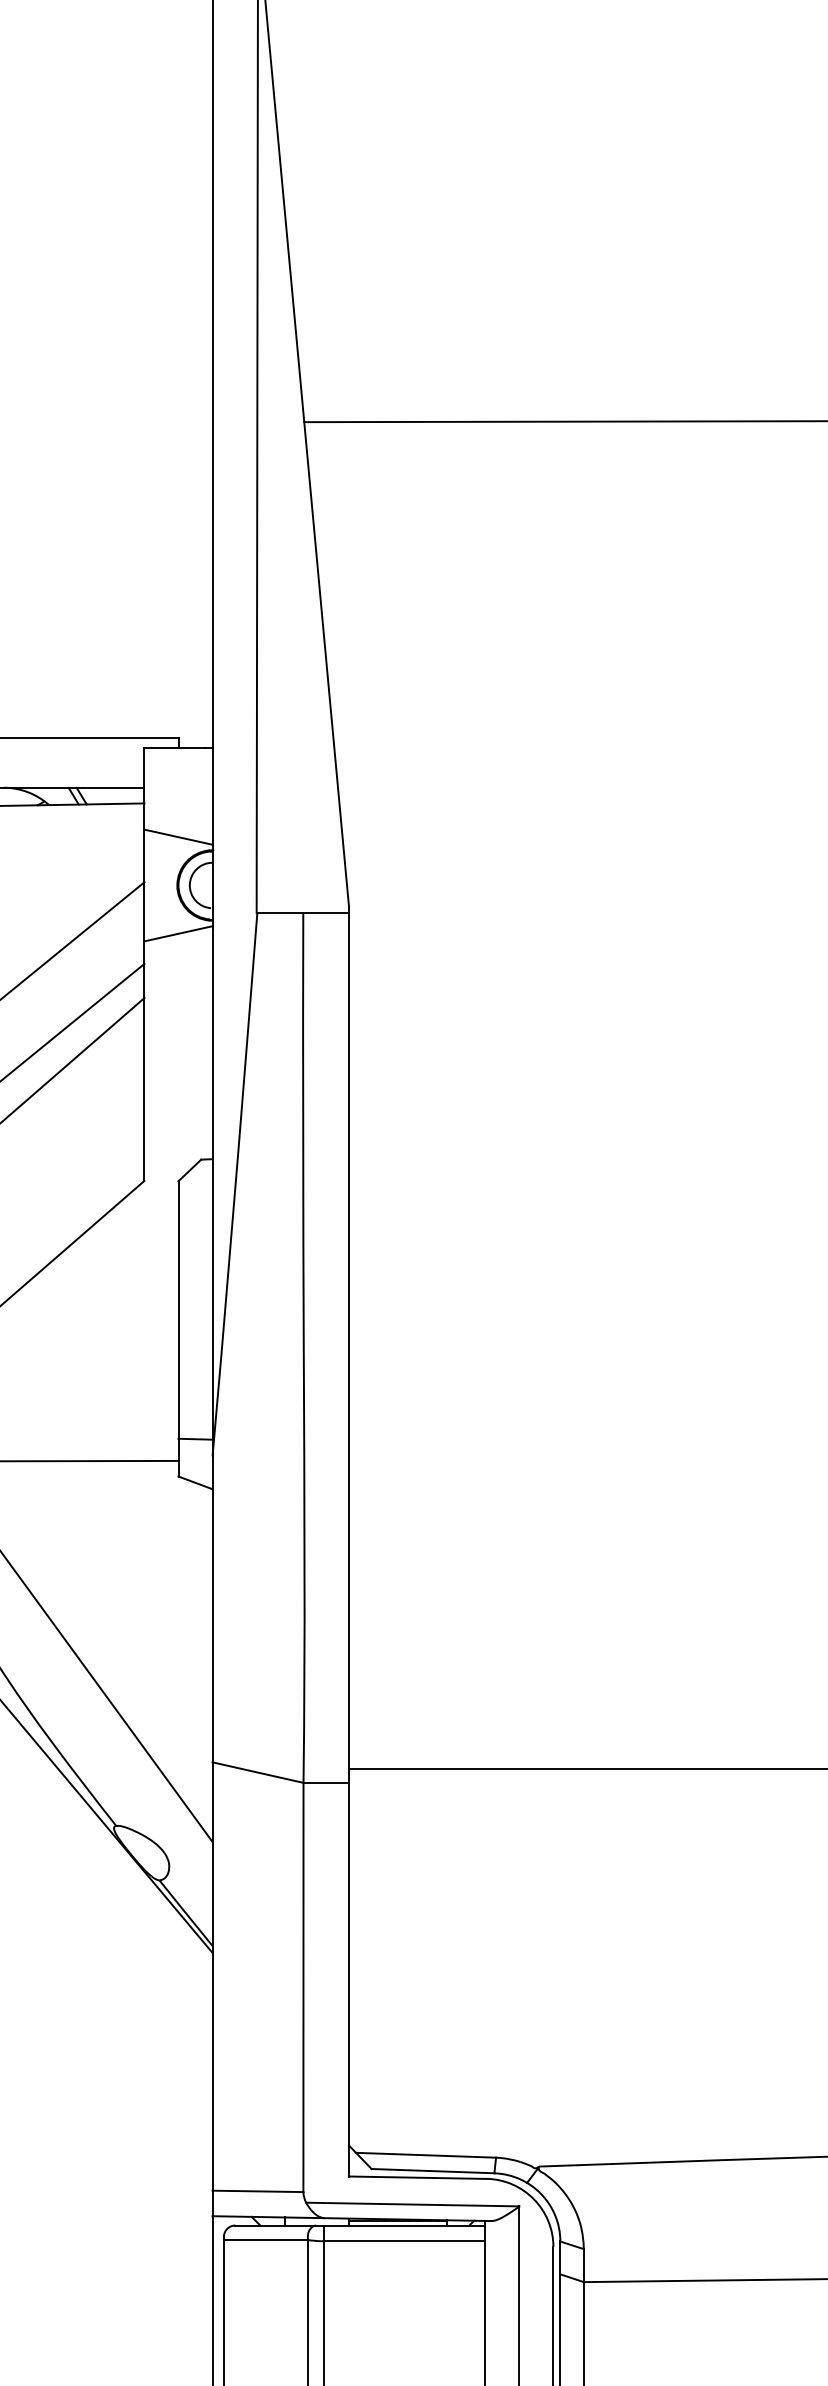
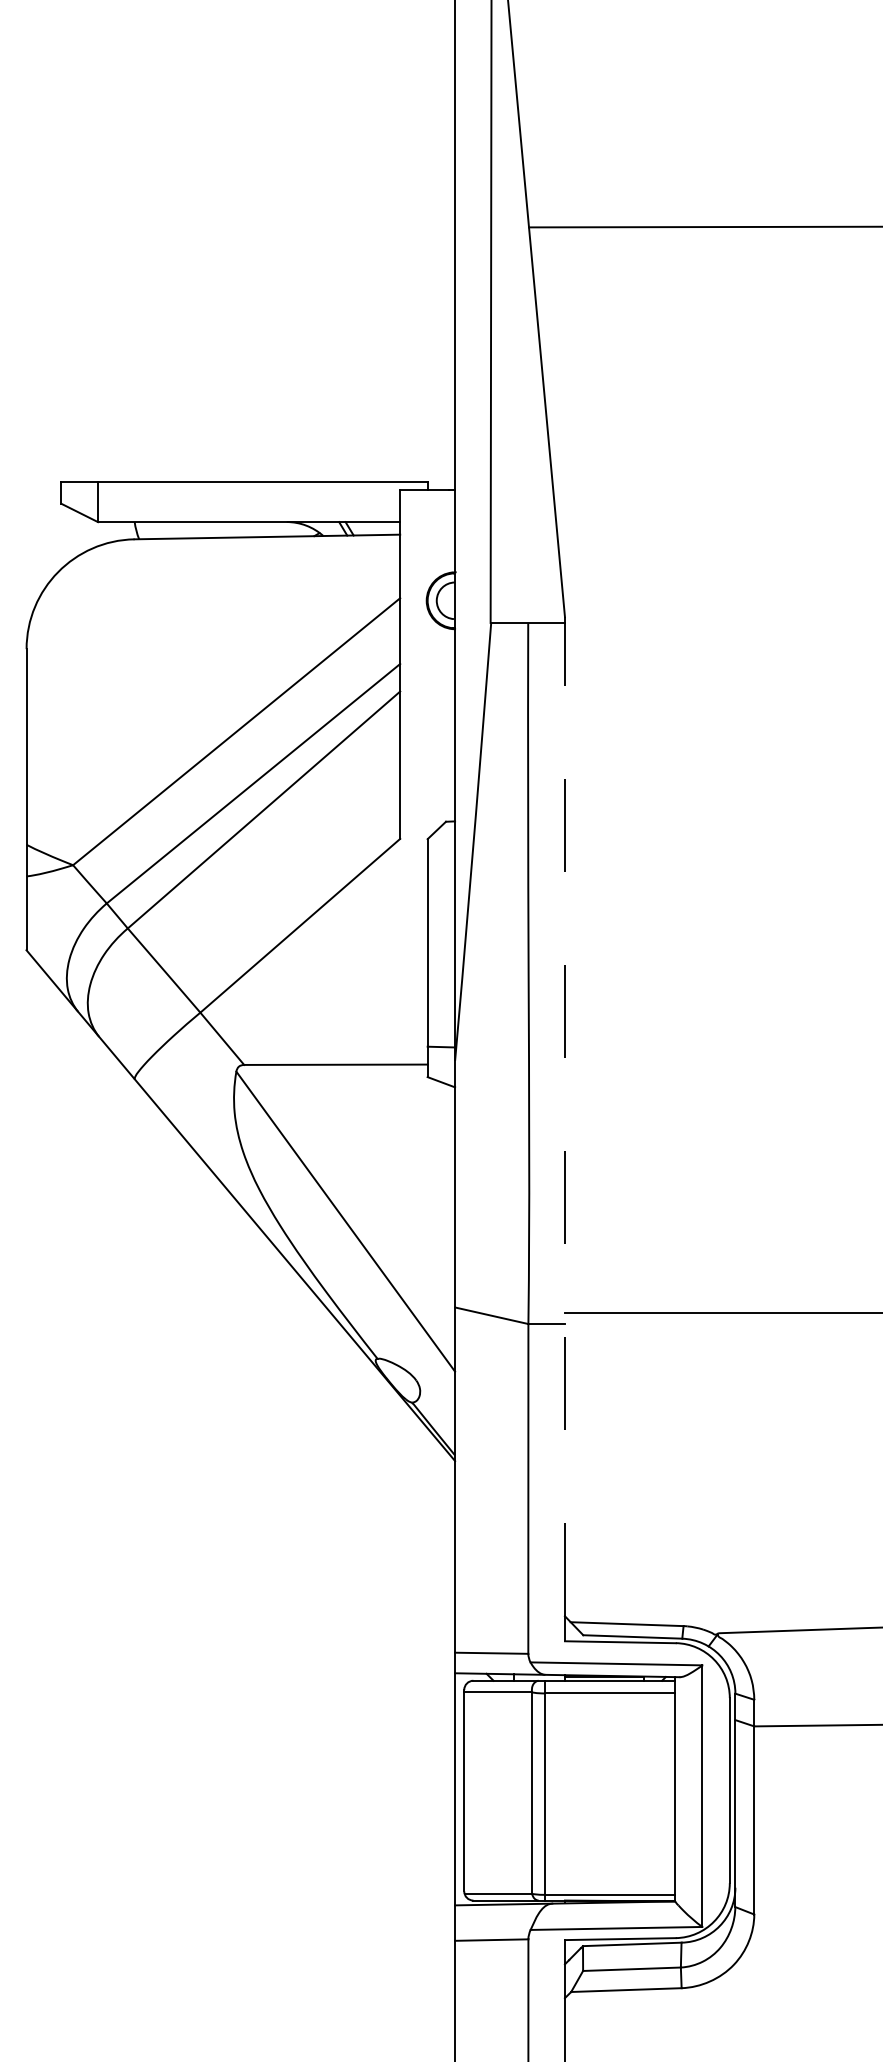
line: (178, 836) -> (427, 561), removed
line: (178, 933) -> (427, 639), removed
line: (348, 1525) -> (564, 1116), solid -> dashed

